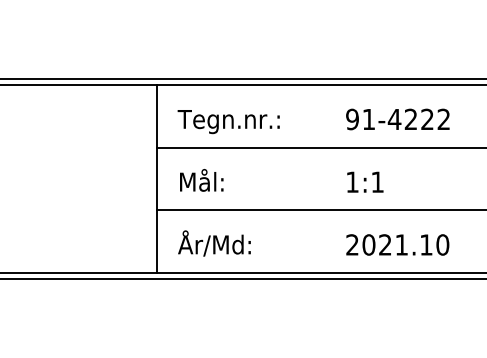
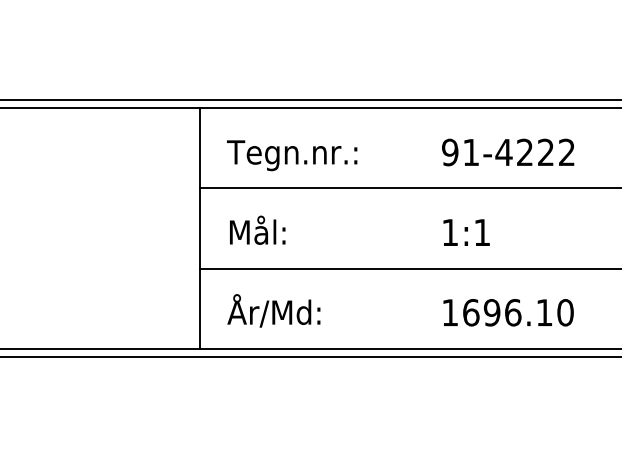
text: (377, 244) -> (482, 312), 2021.10 -> 1696.10

